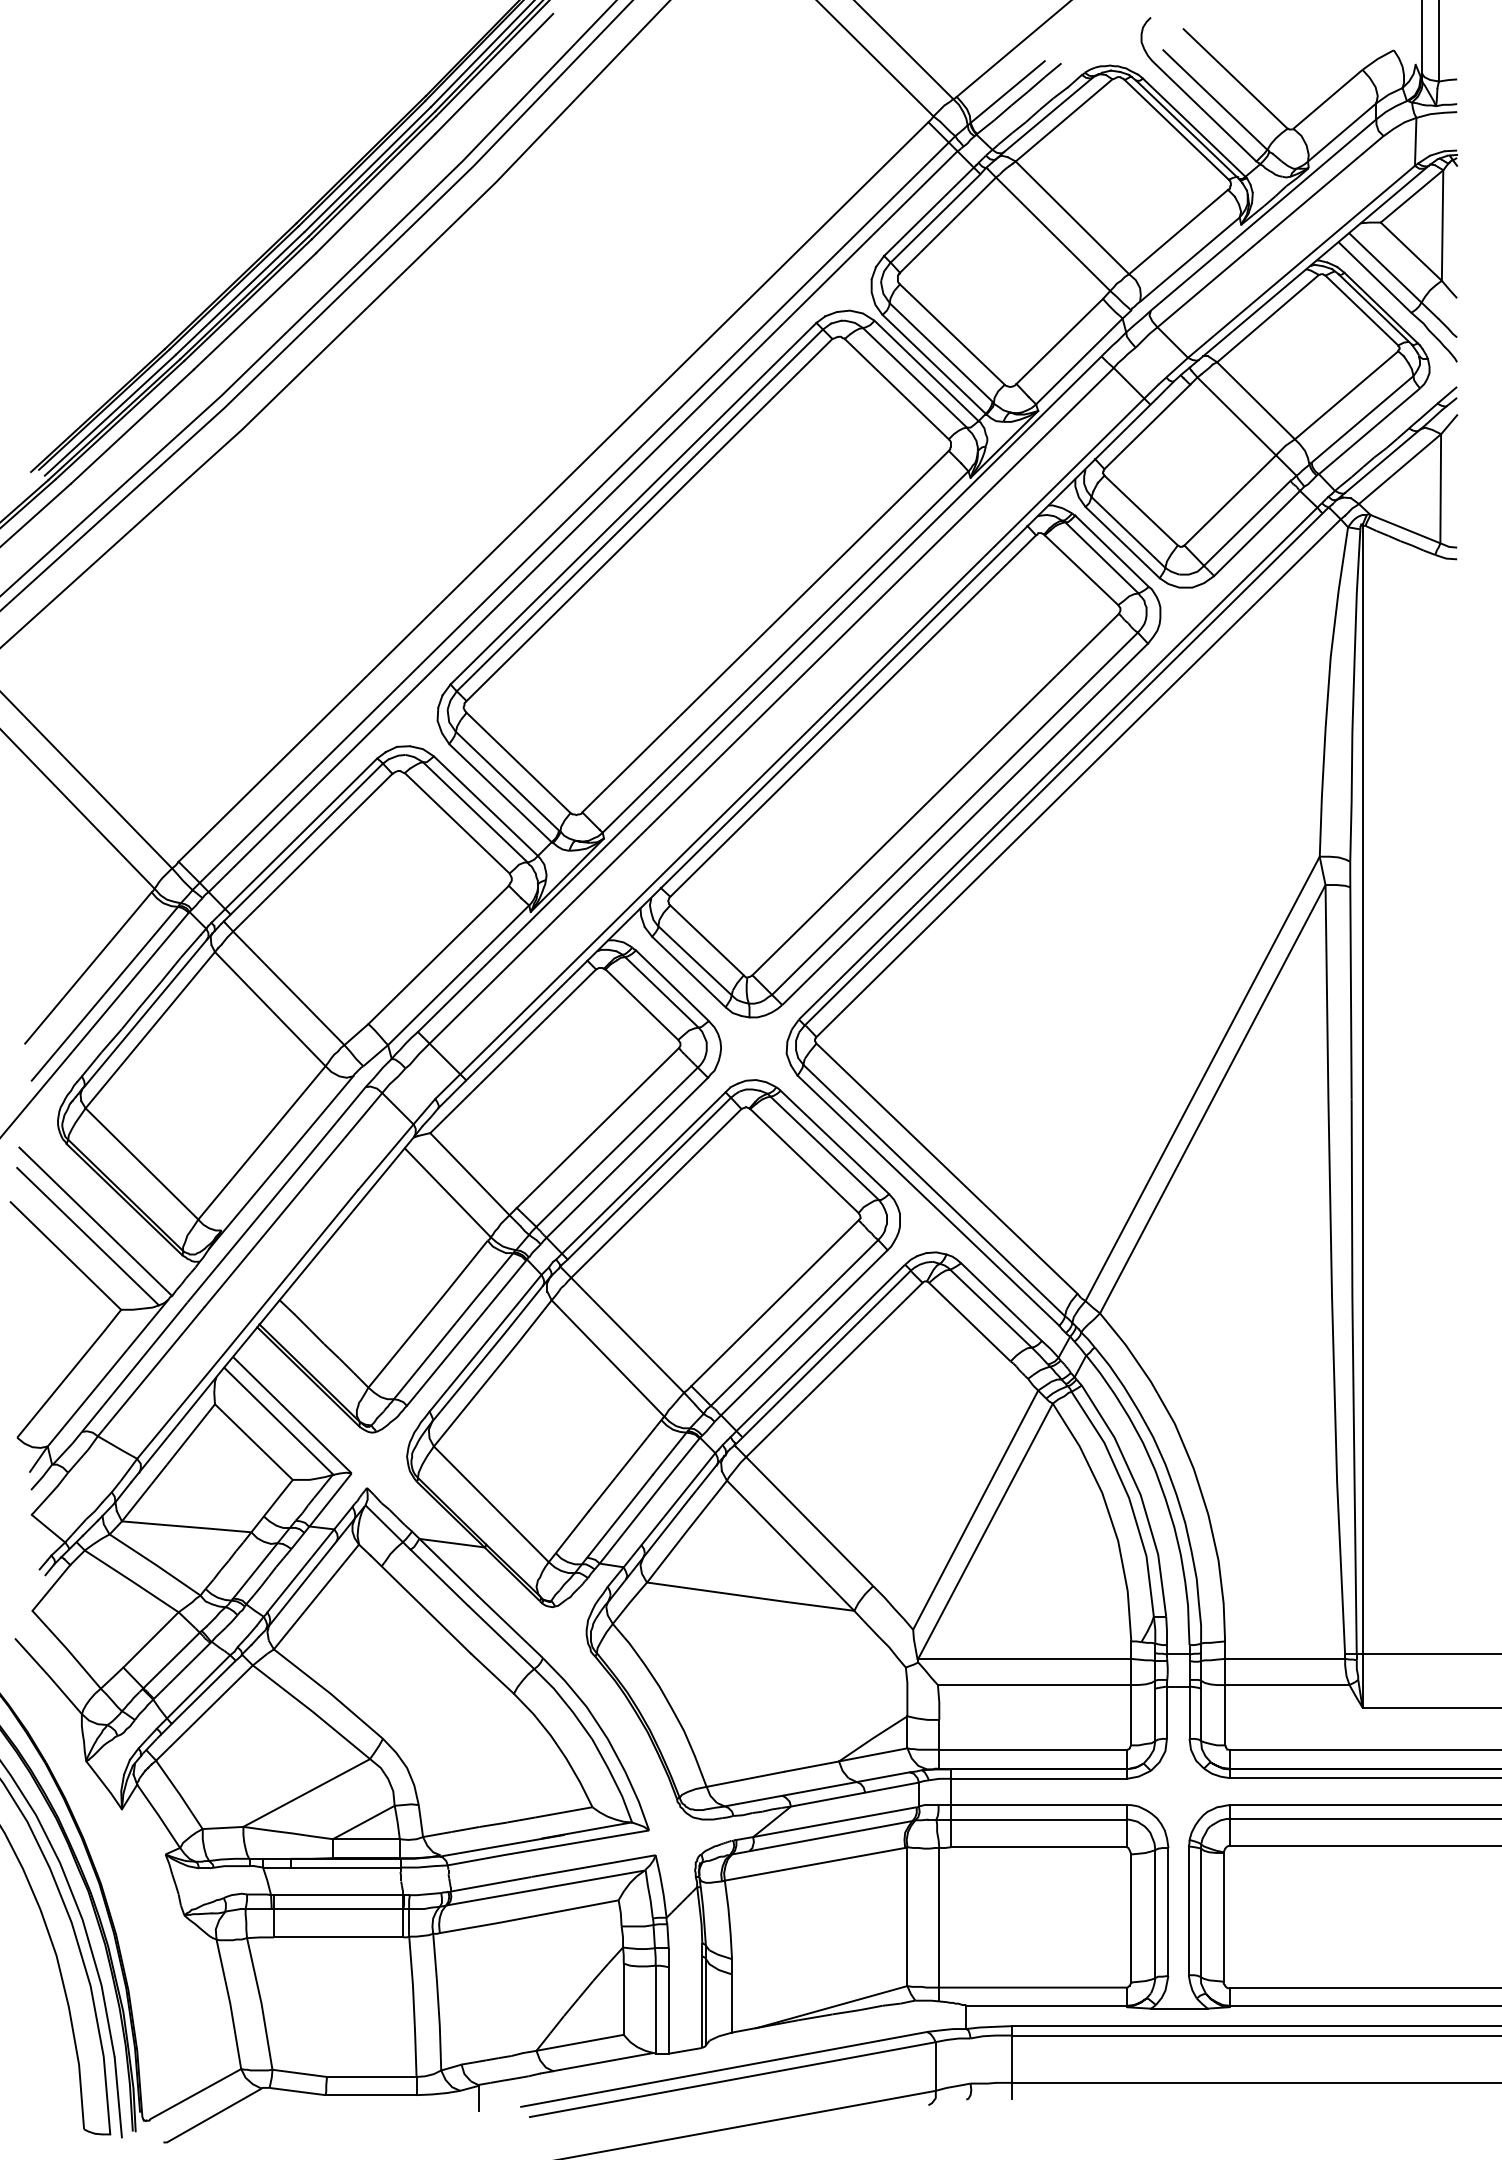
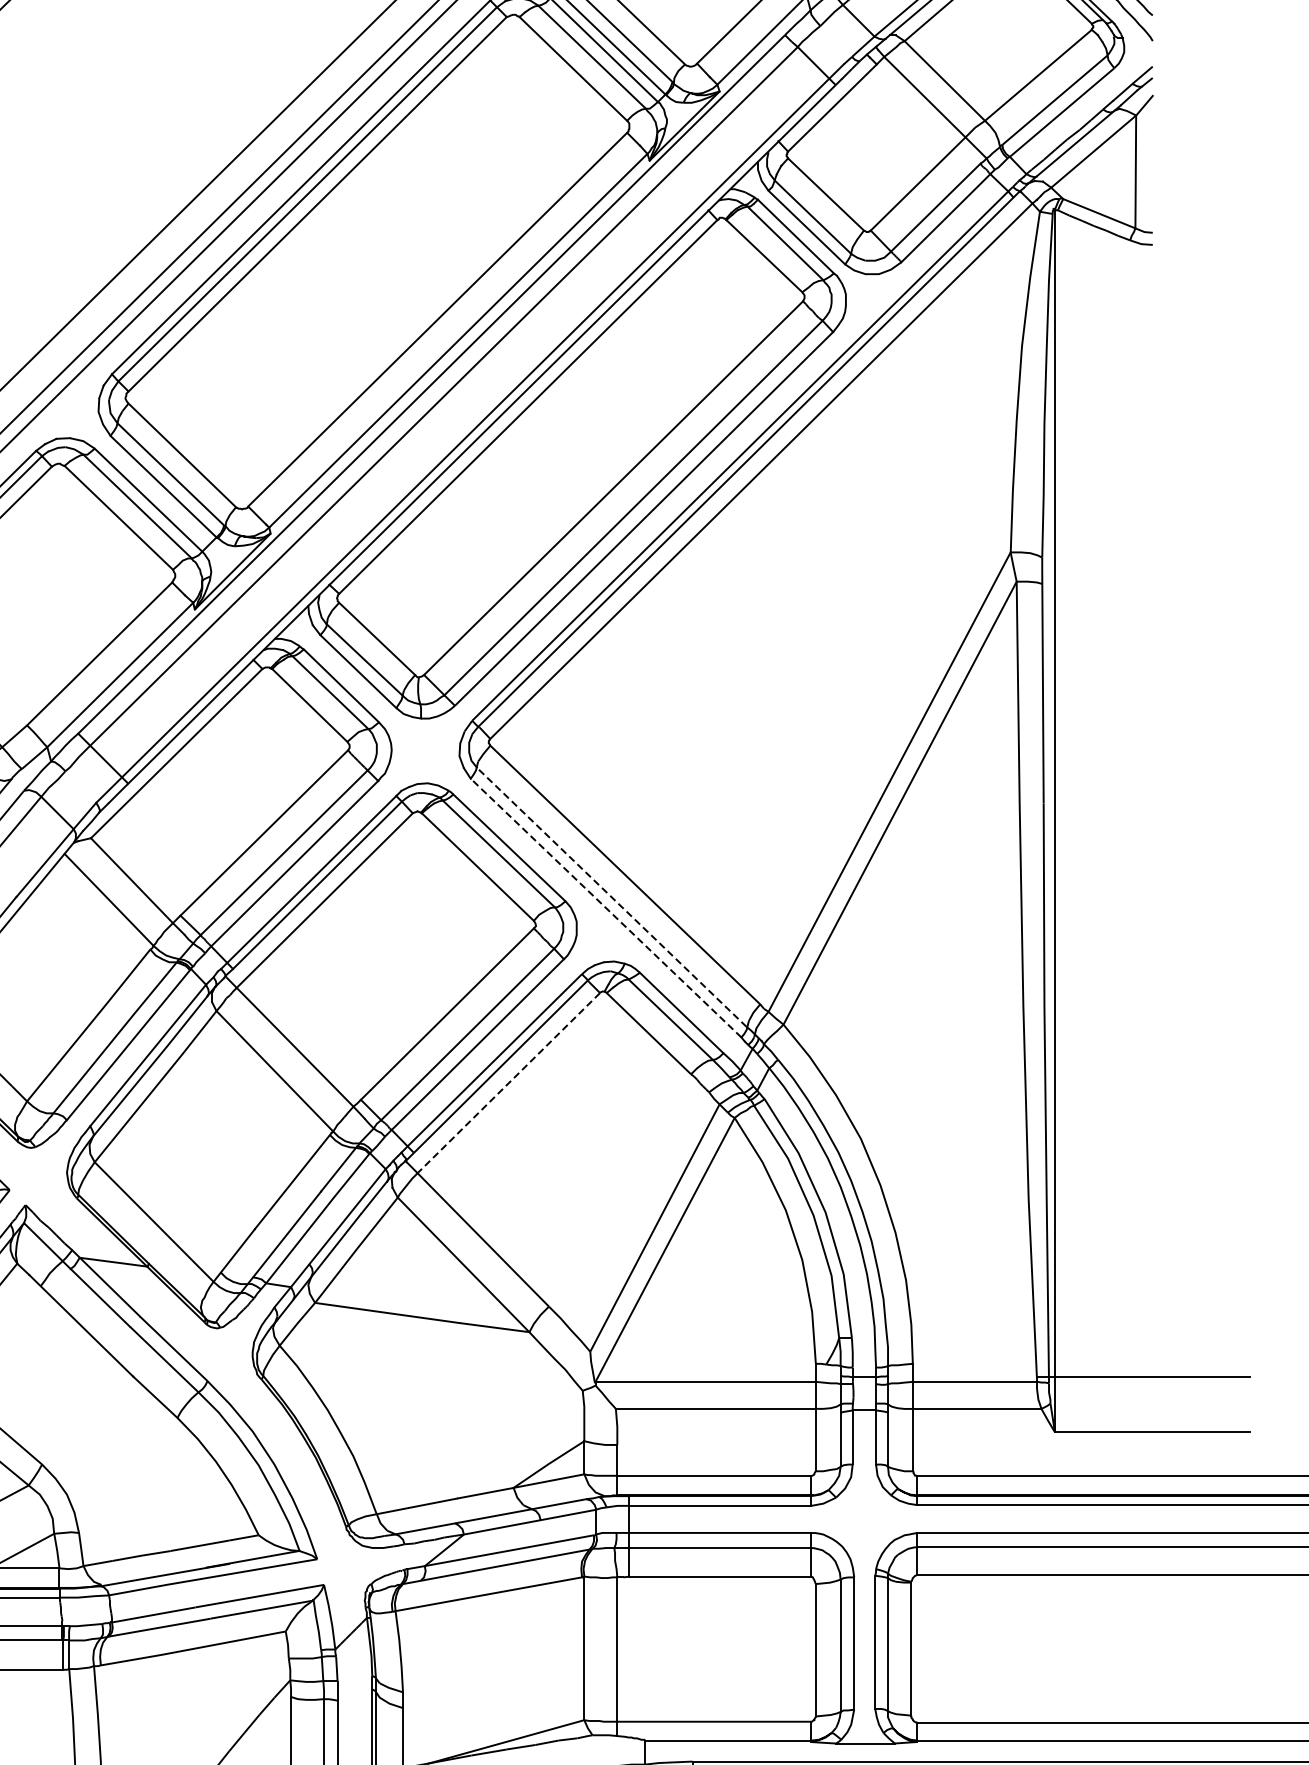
line: (934, 1190) -> (612, 897), solid -> dashed
line: (928, 1200) -> (606, 907), solid -> dashed
line: (834, 1369) -> (508, 1082), solid -> dashed

